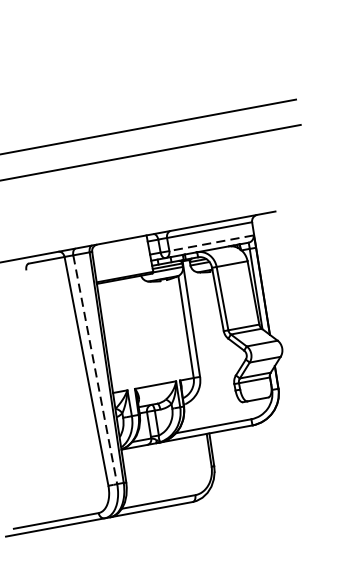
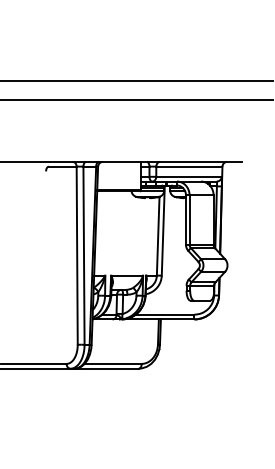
line: (210, 242) -> (188, 176), dashed -> solid
line: (96, 370) -> (84, 256), dashed -> solid

